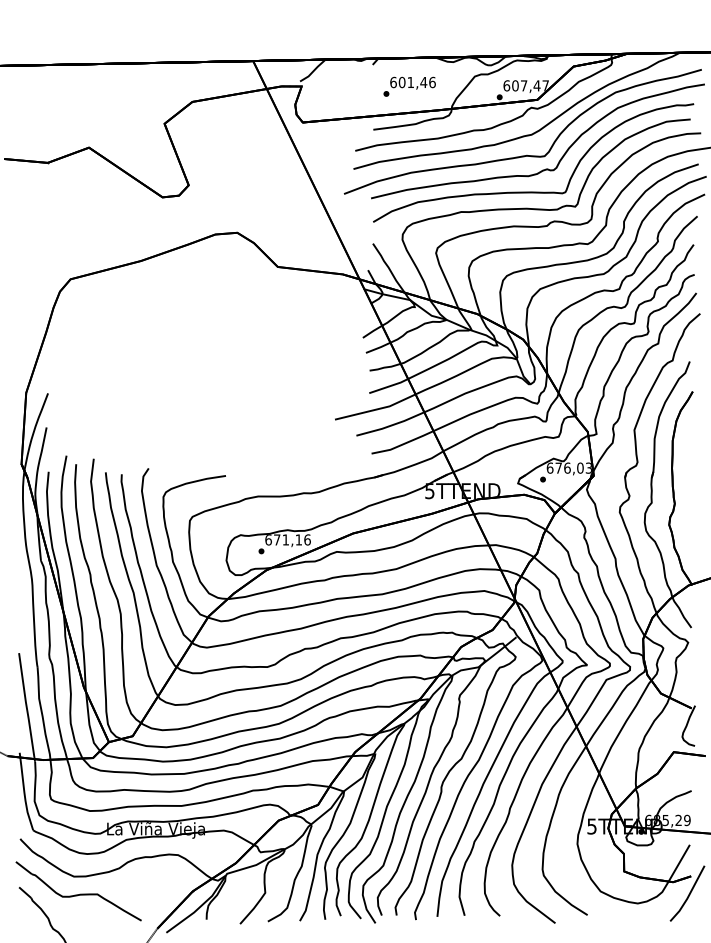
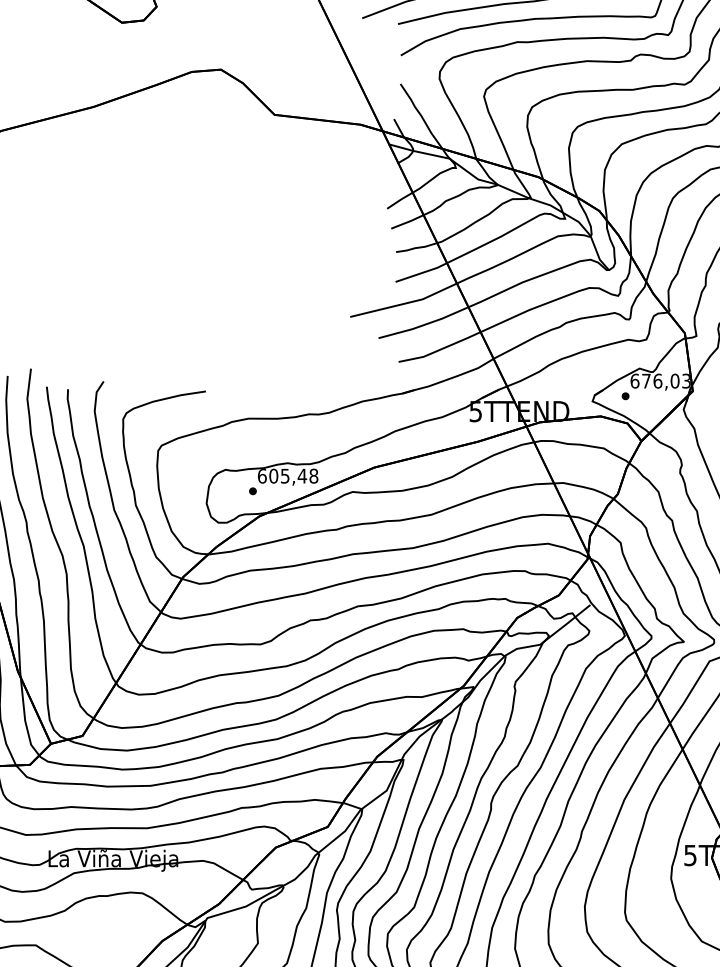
text: (291, 539) -> (292, 475), 671,16 -> 605,48

